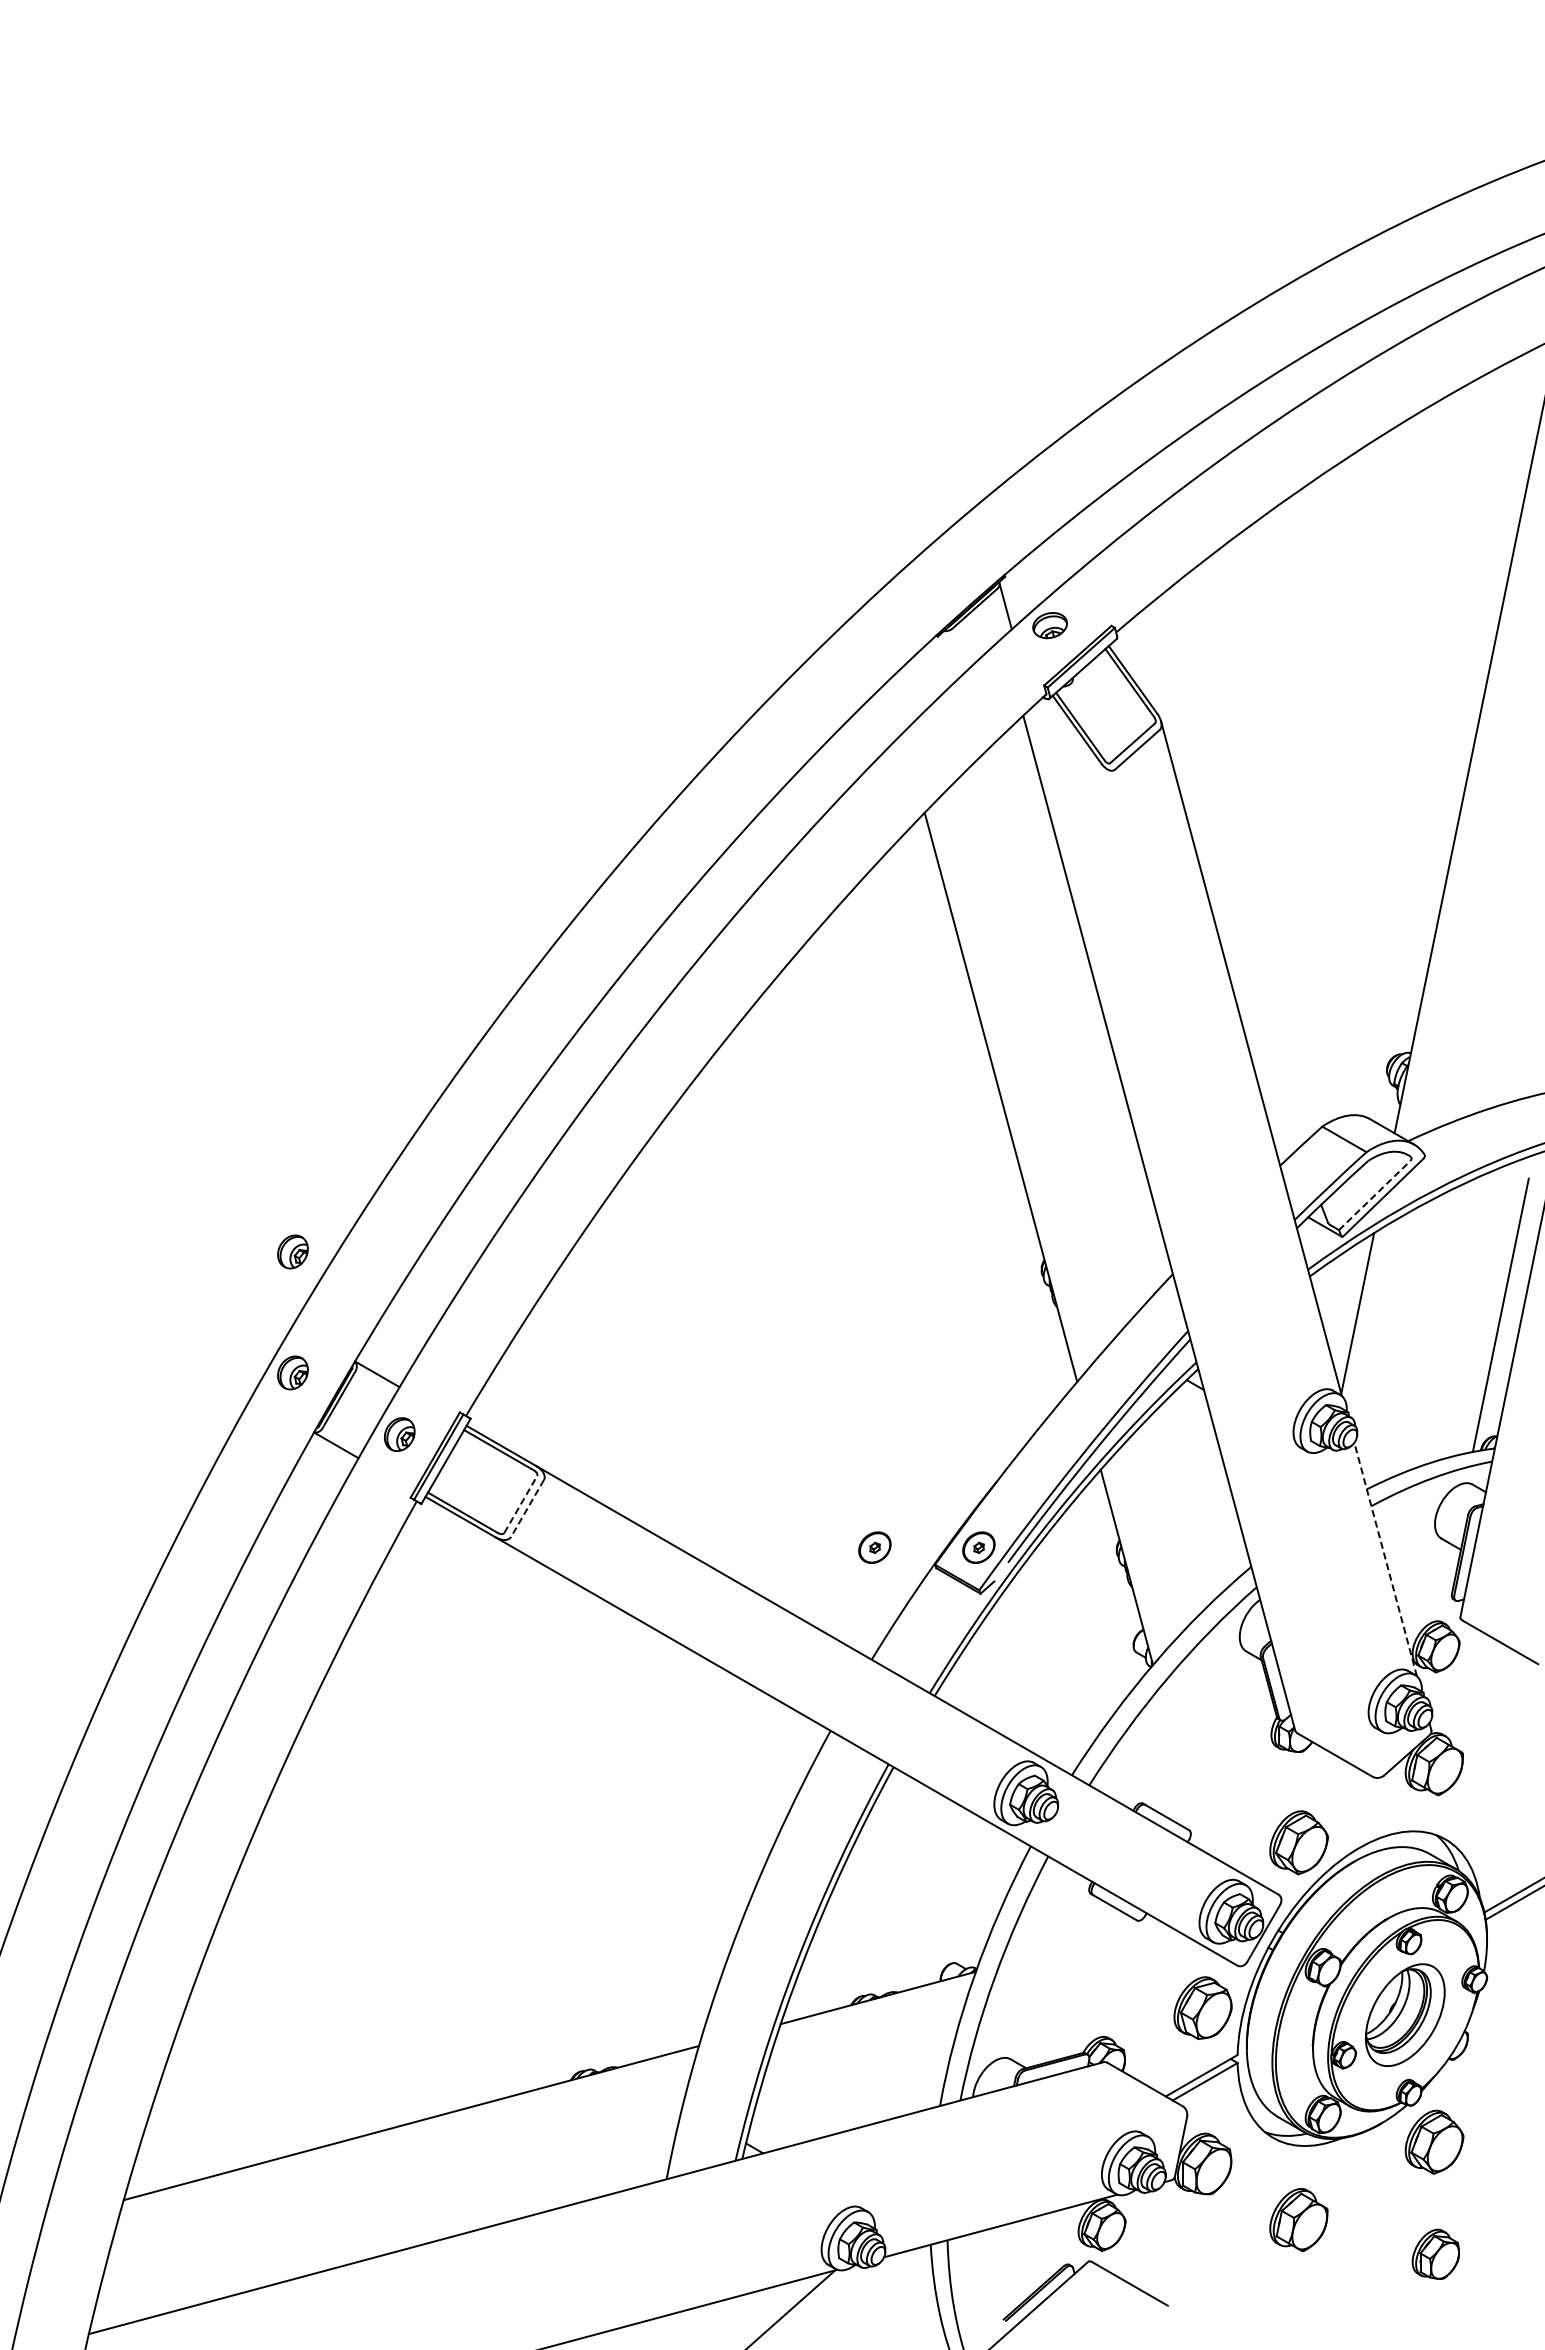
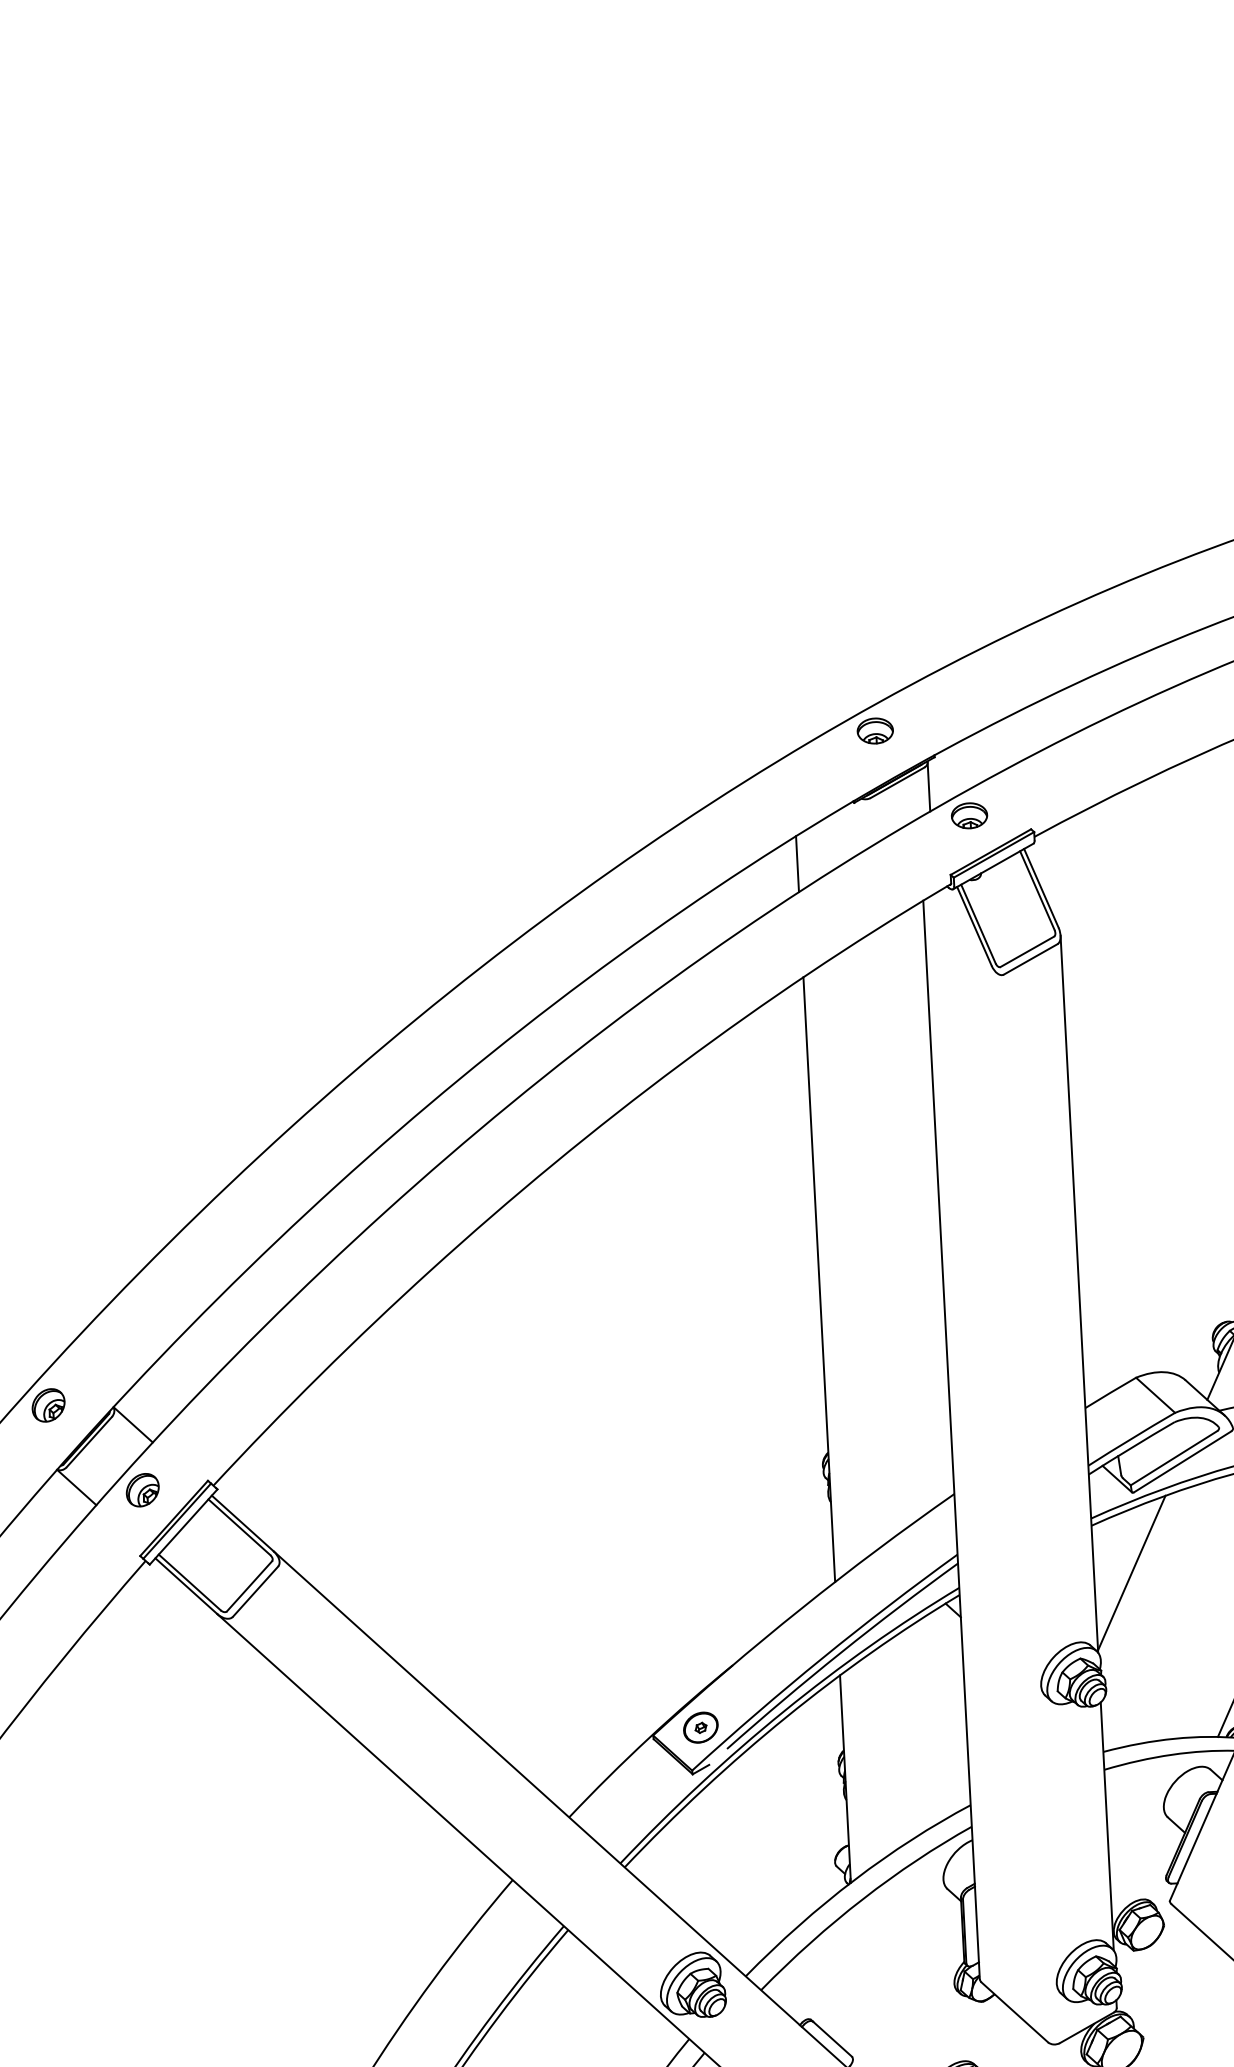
part: (943, 563) -> (875, 730), added
line: (896, 706) -> (797, 864), added
line: (1374, 1195) -> (1173, 1458), dashed -> solid
part: (292, 1251) -> (74, 1283), removed
line: (520, 1504) -> (249, 1586), dashed -> solid
line: (527, 1508) -> (255, 1591), dashed -> solid
part: (874, 1547) -> (595, 1705), removed
line: (1385, 1559) -> (1107, 1826), dashed -> solid

